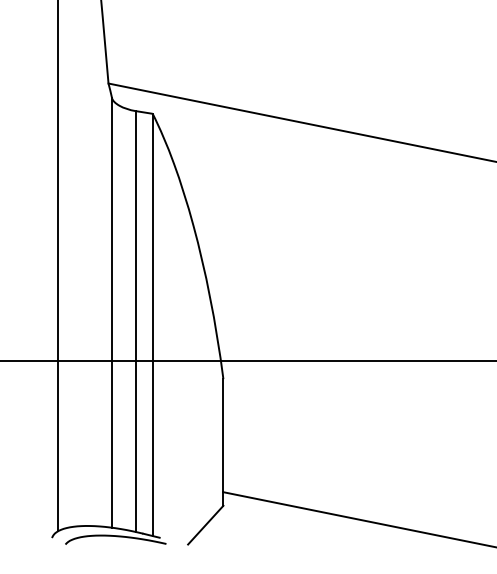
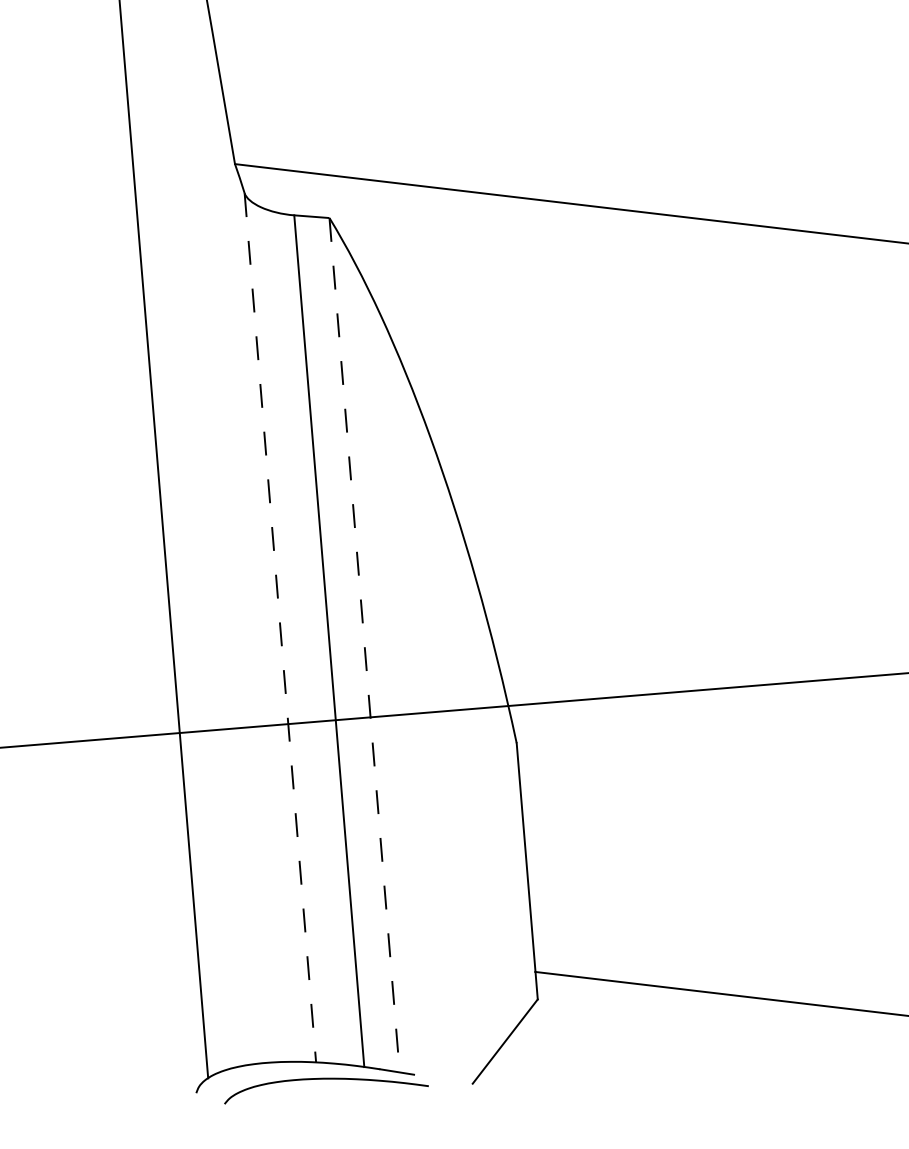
line: (112, 313) -> (281, 628), solid -> dashed
line: (152, 325) -> (364, 646), solid -> dashed

